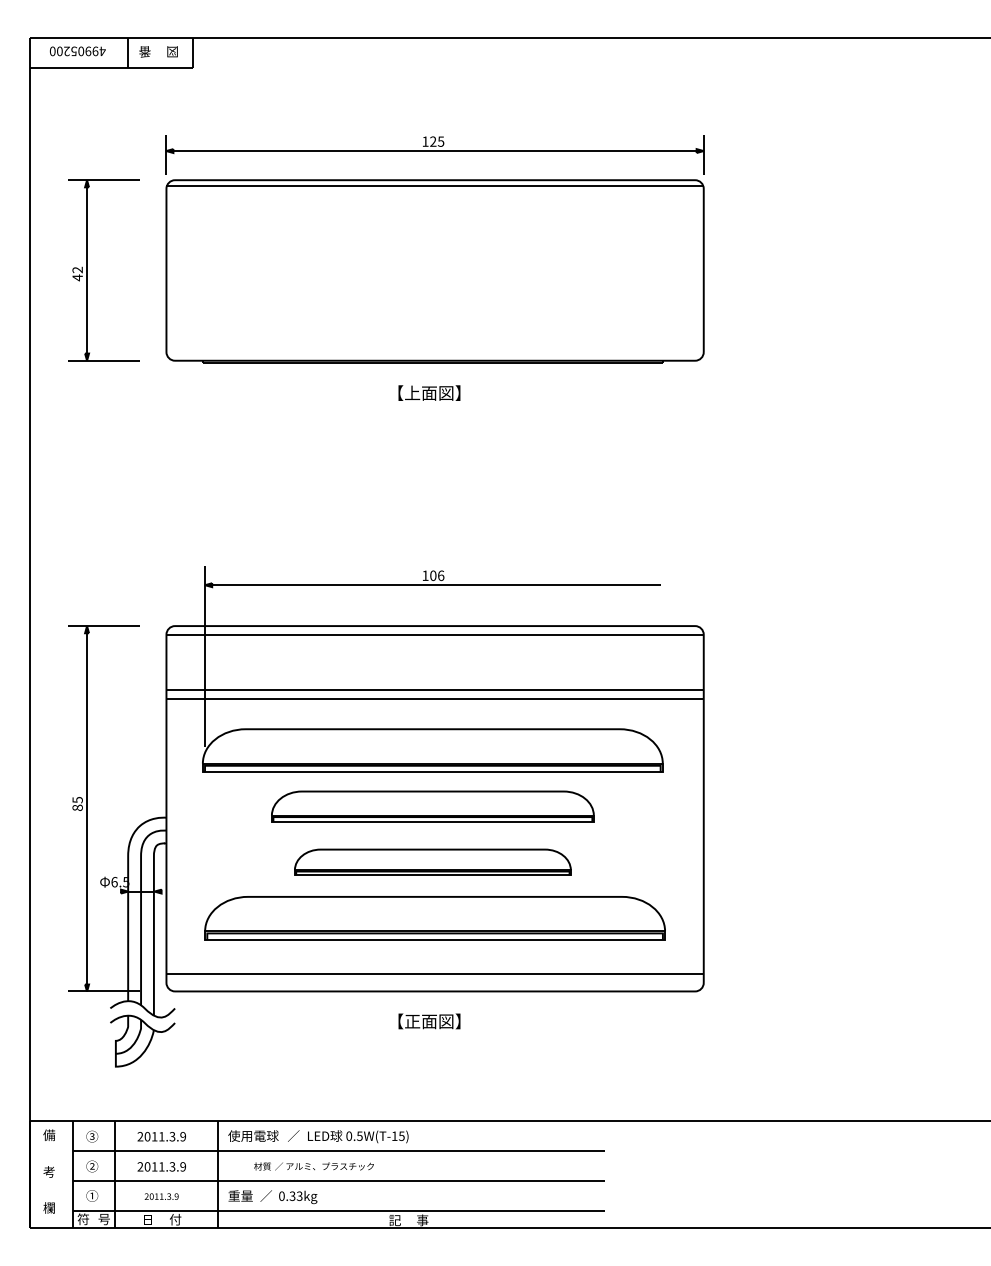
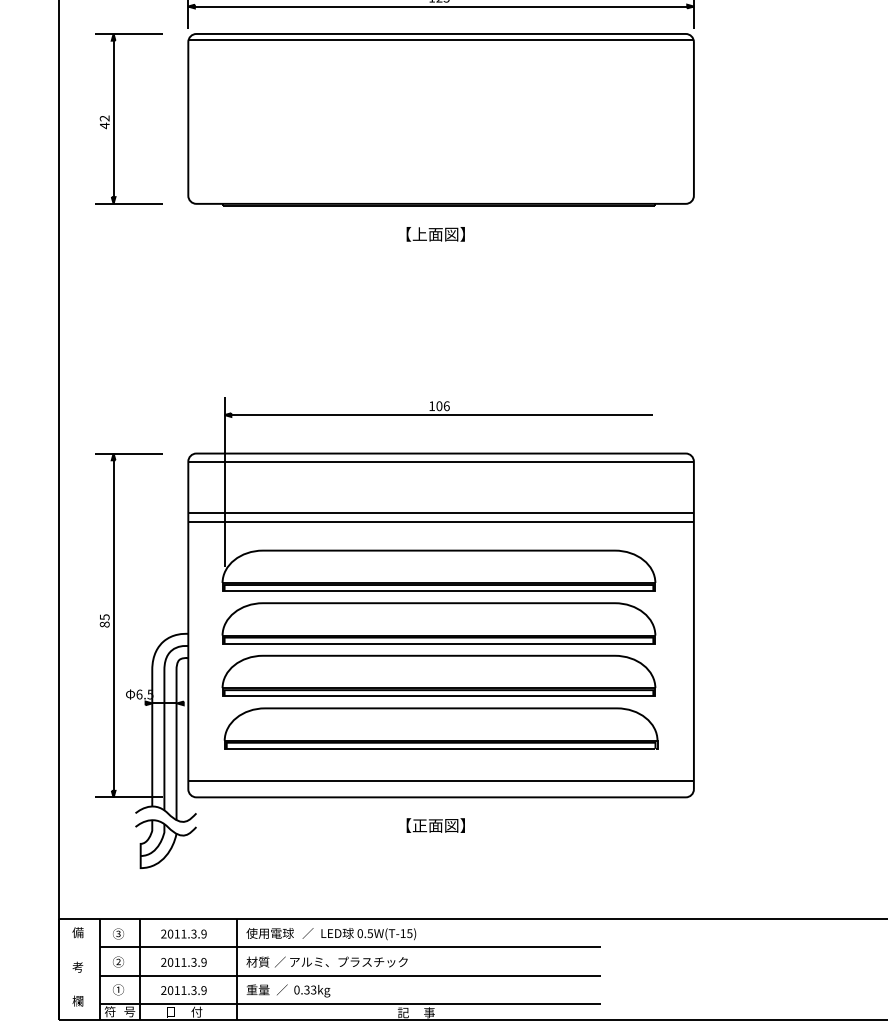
part: (432, 806) -> (438, 623), size x1.43
part: (432, 862) -> (438, 676), size x1.67
part: (313, 1166) -> (326, 962), size x1.43
part: (161, 1196) -> (183, 990), size x1.43

